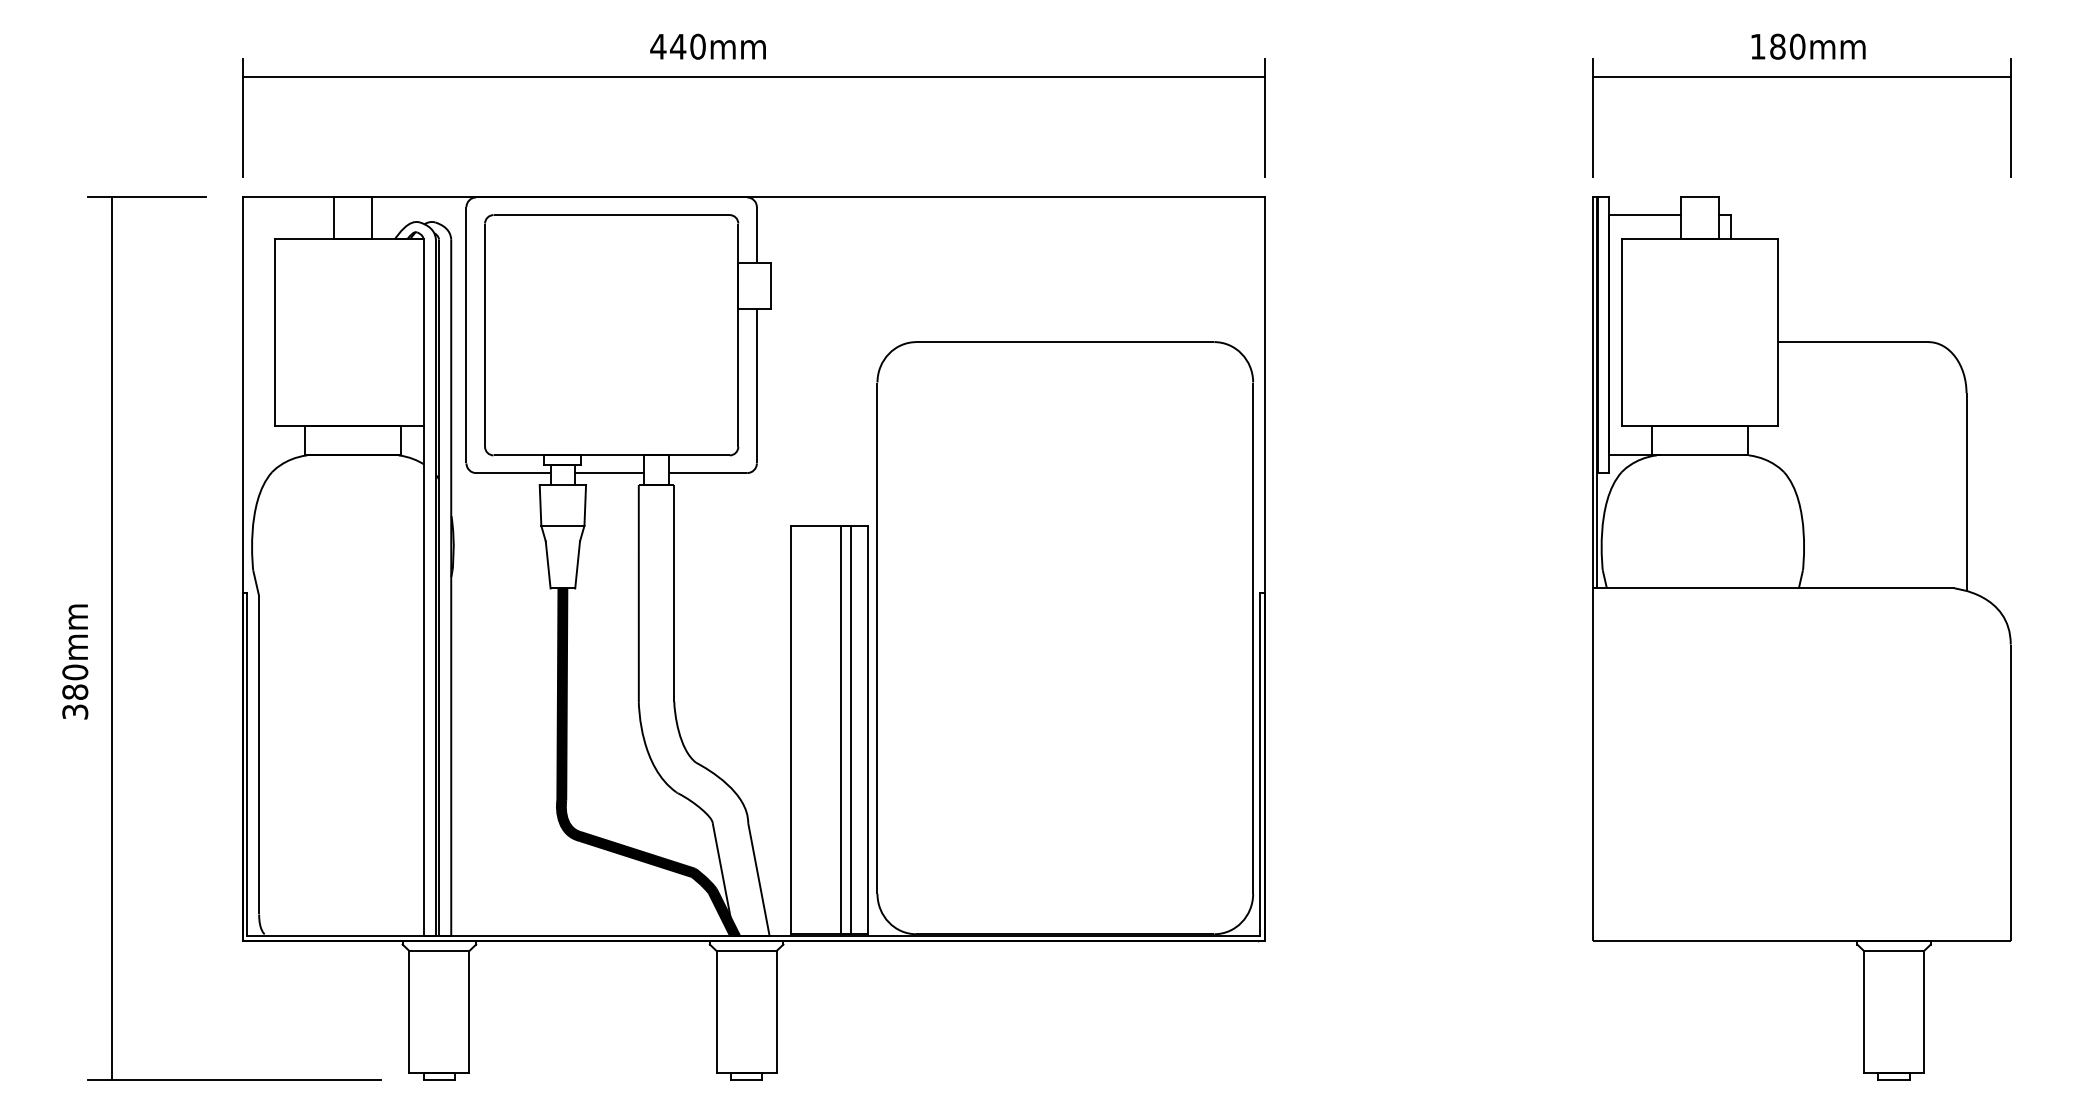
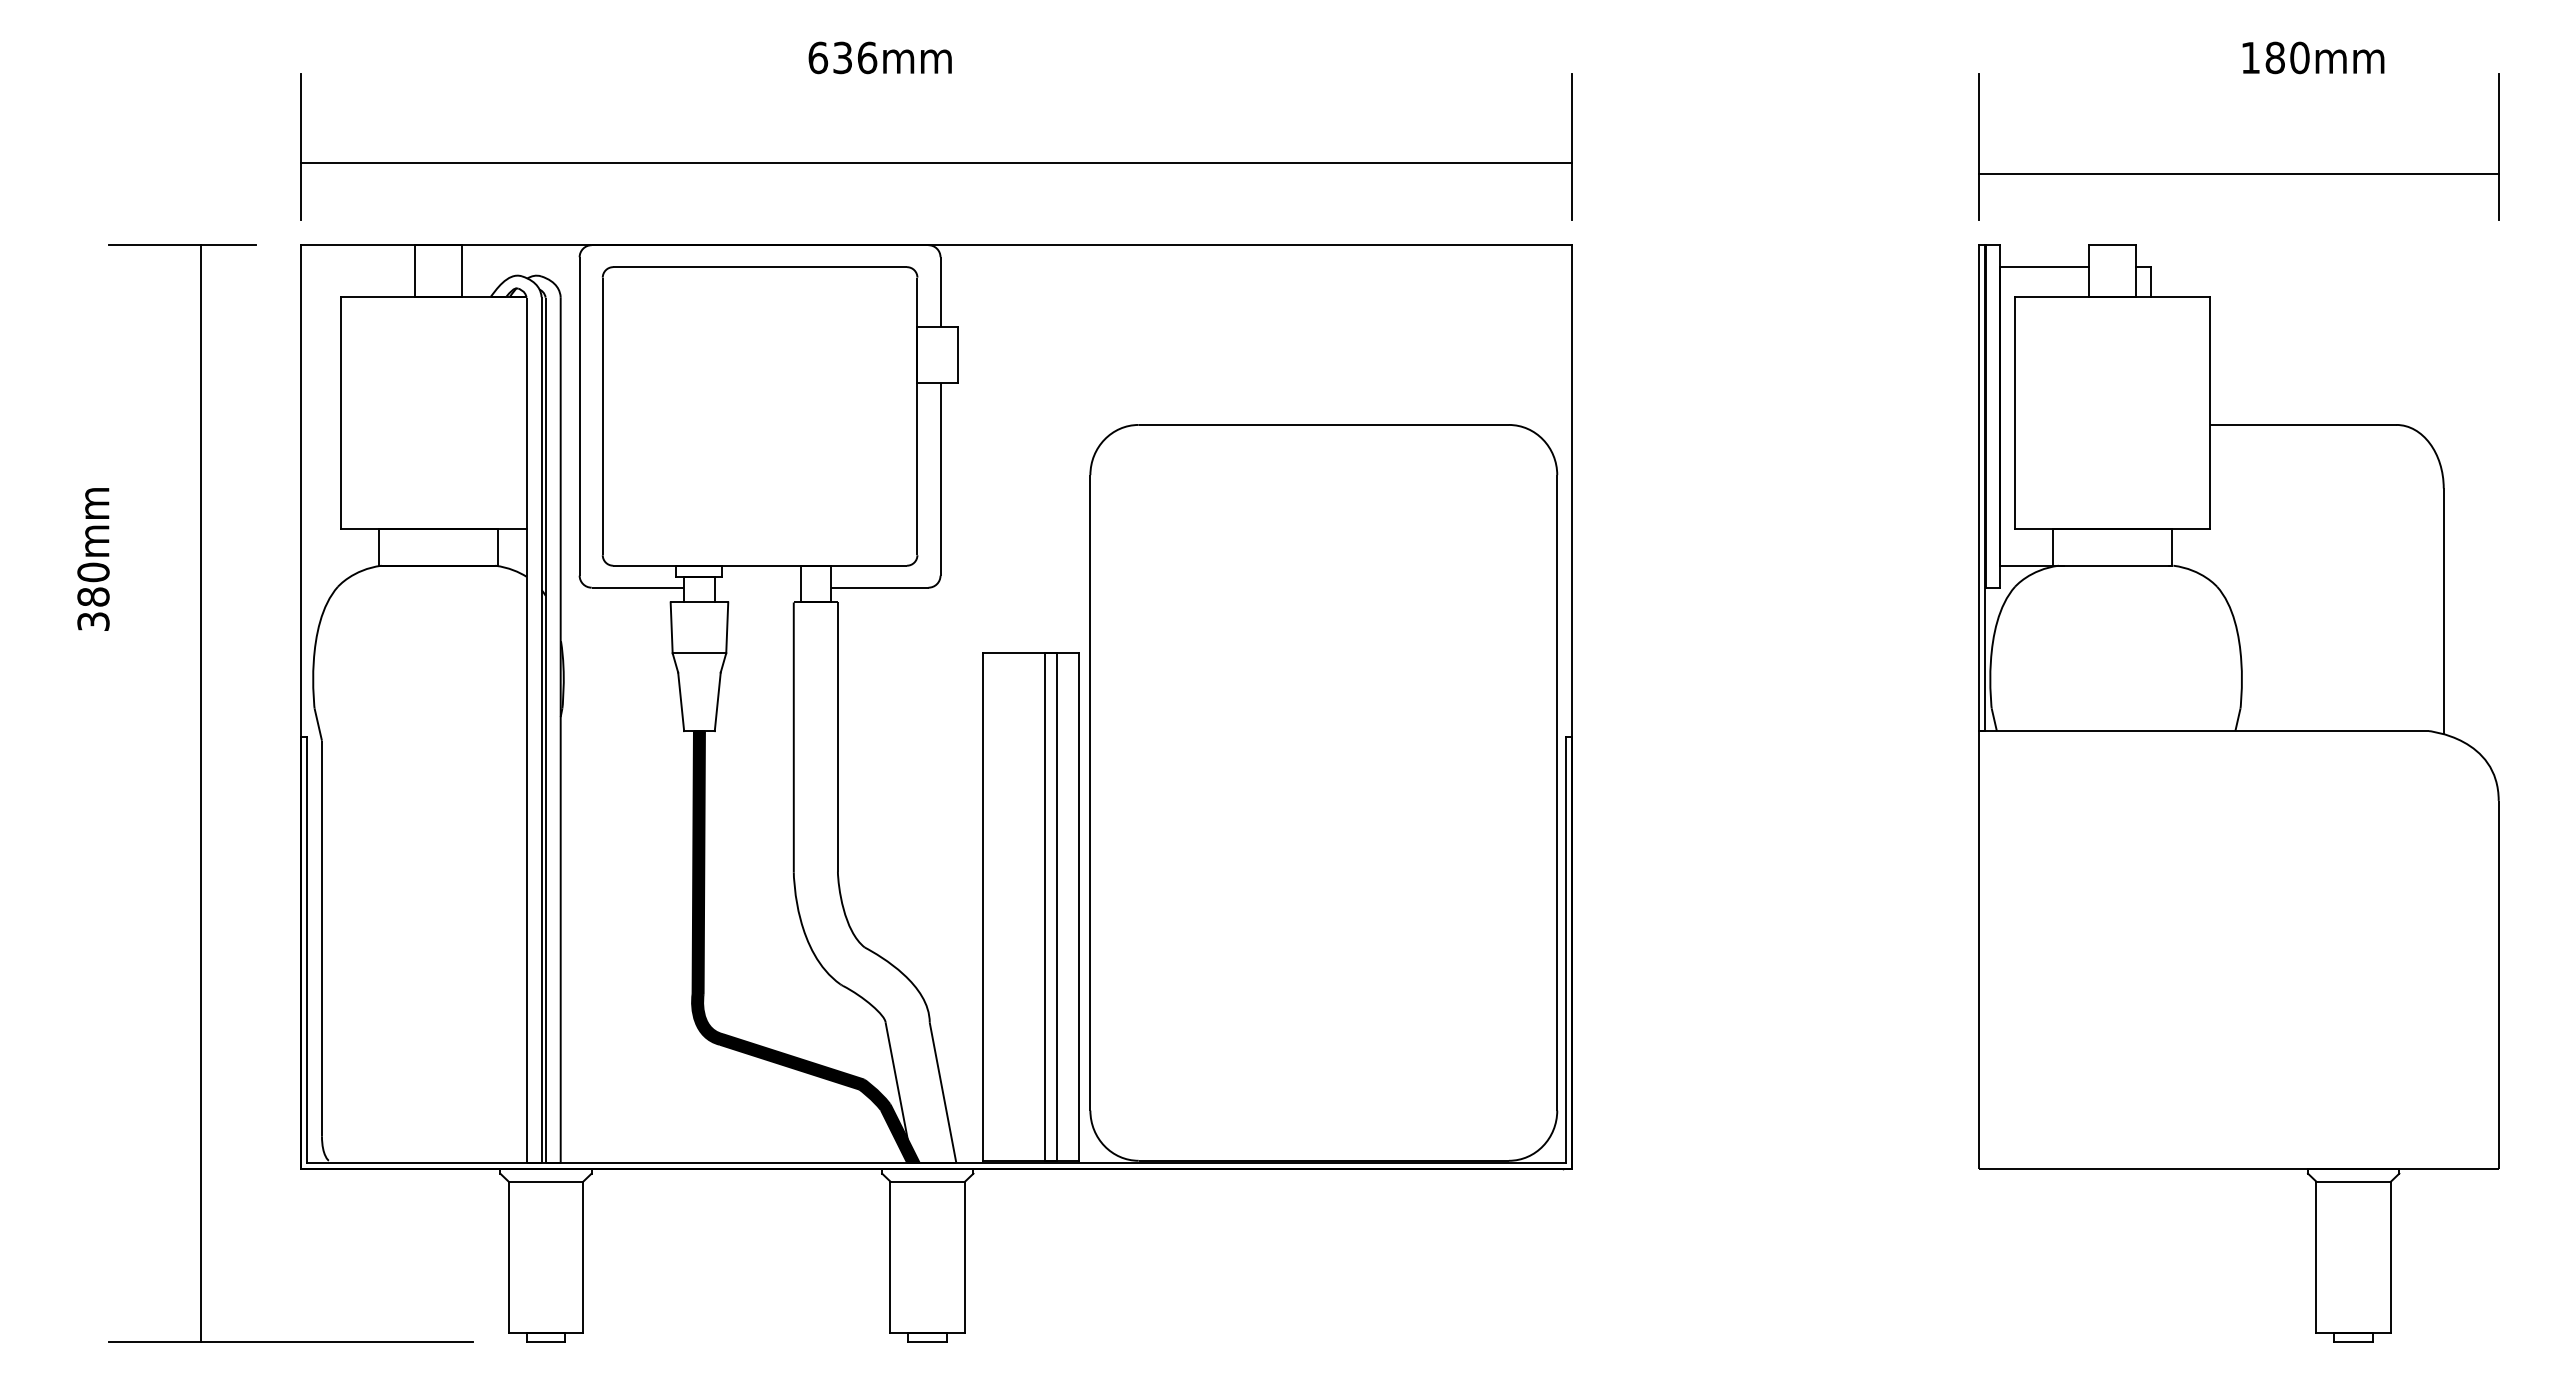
text: (678, 46) -> (842, 57), 440mm -> 636mm
text: (1808, 46) -> (2313, 57), moved
line: (753, 76) -> (936, 162), moved
line: (1801, 76) -> (2238, 173), moved
line: (609, 472) -> (757, 587), removed
line: (112, 638) -> (200, 793), moved
text: (75, 662) -> (93, 559), moved

